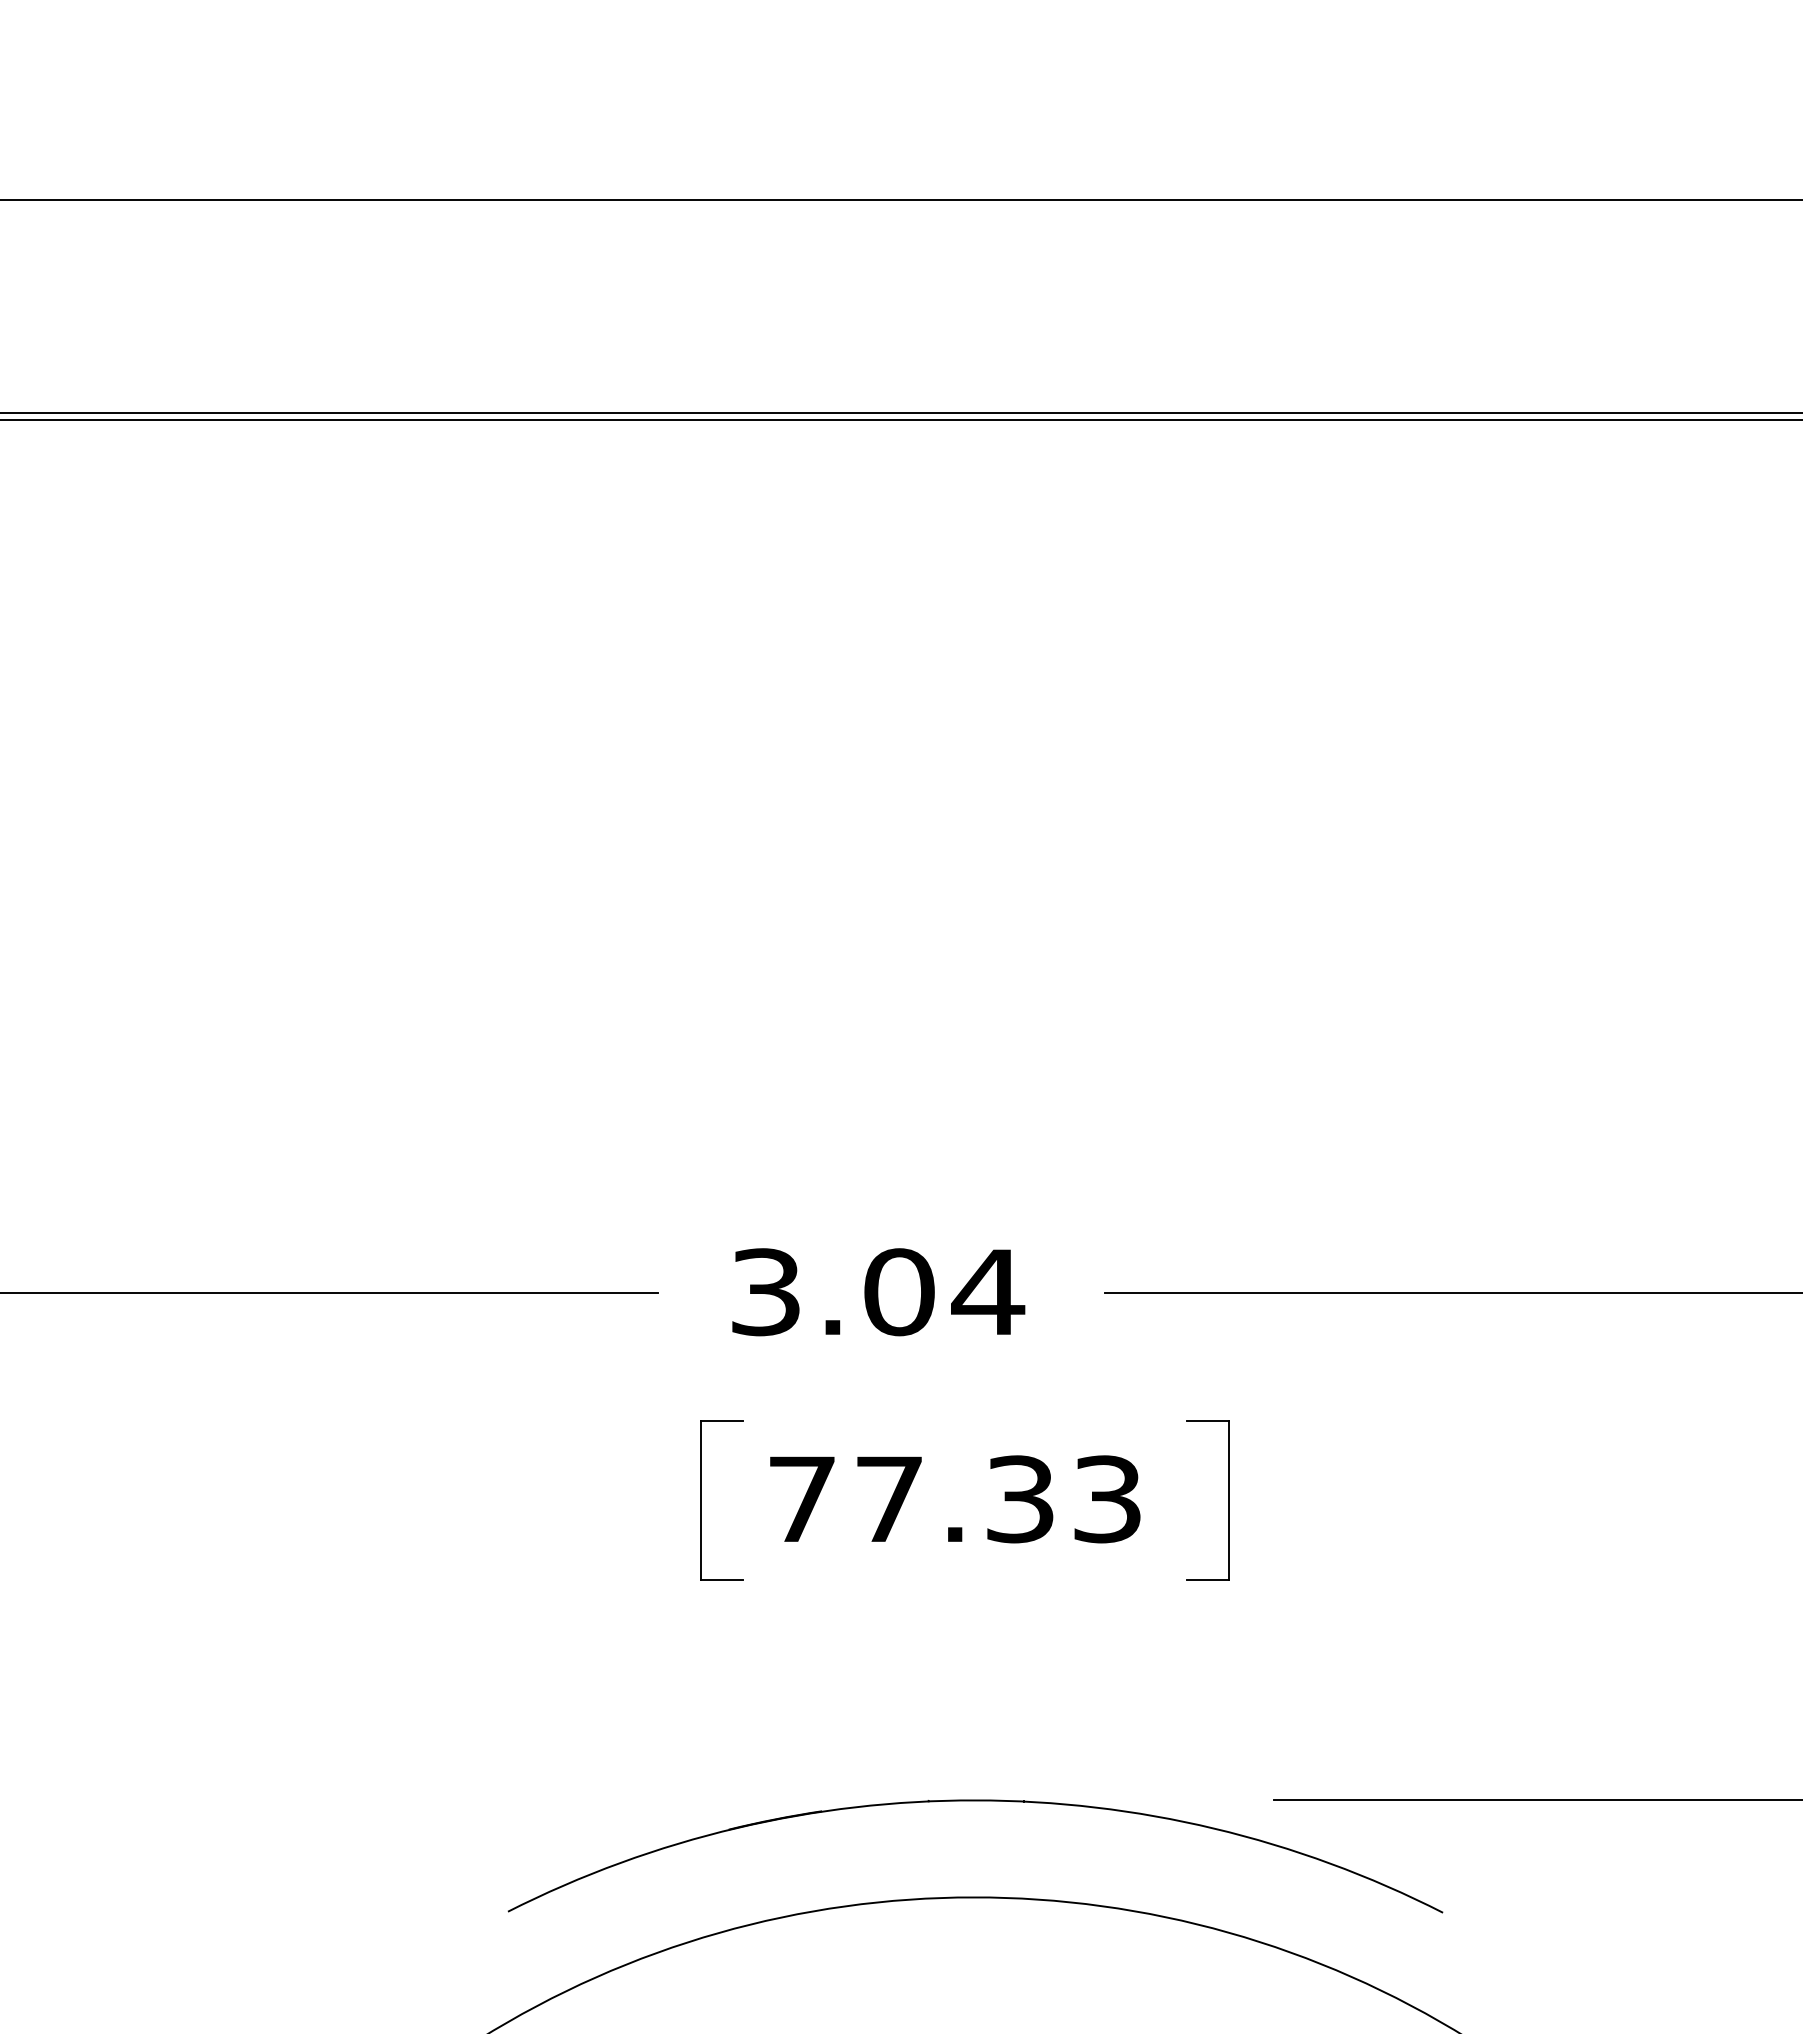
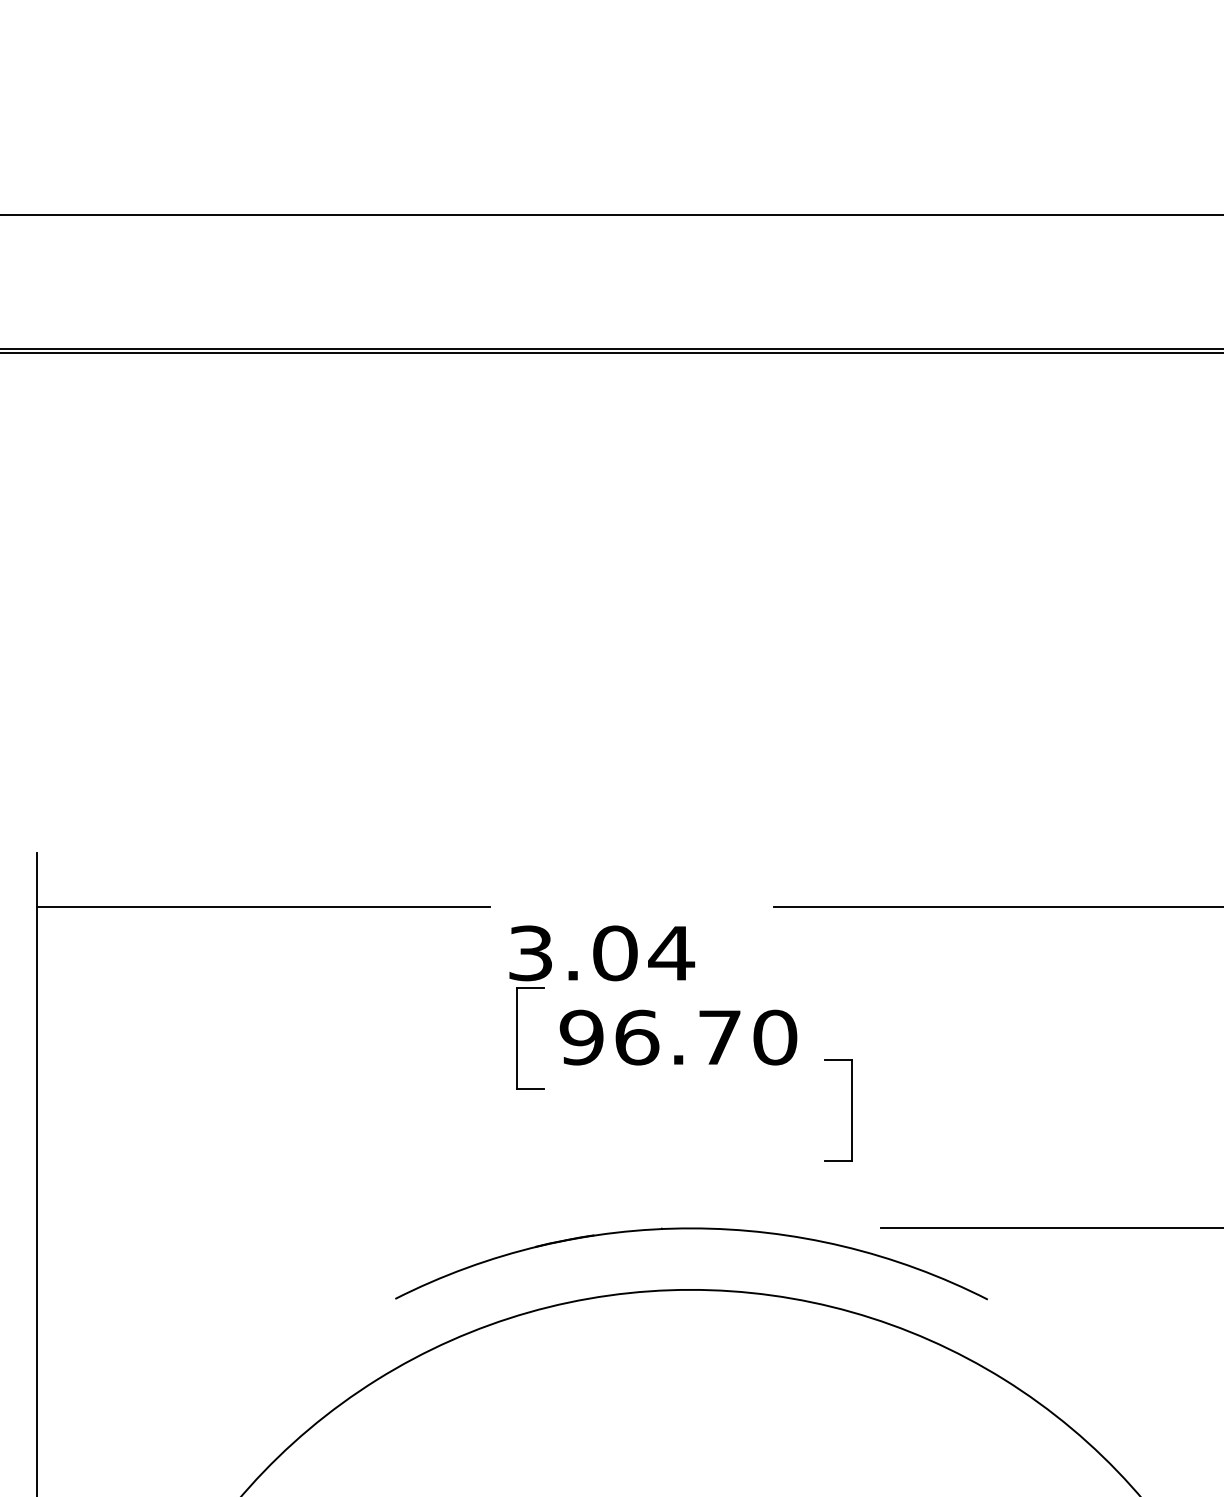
text: (879, 1292) -> (602, 953), moved
text: (954, 1499) -> (678, 1037), 77.33 -> 96.70
part: (1227, 1500) -> (851, 1110), moved

